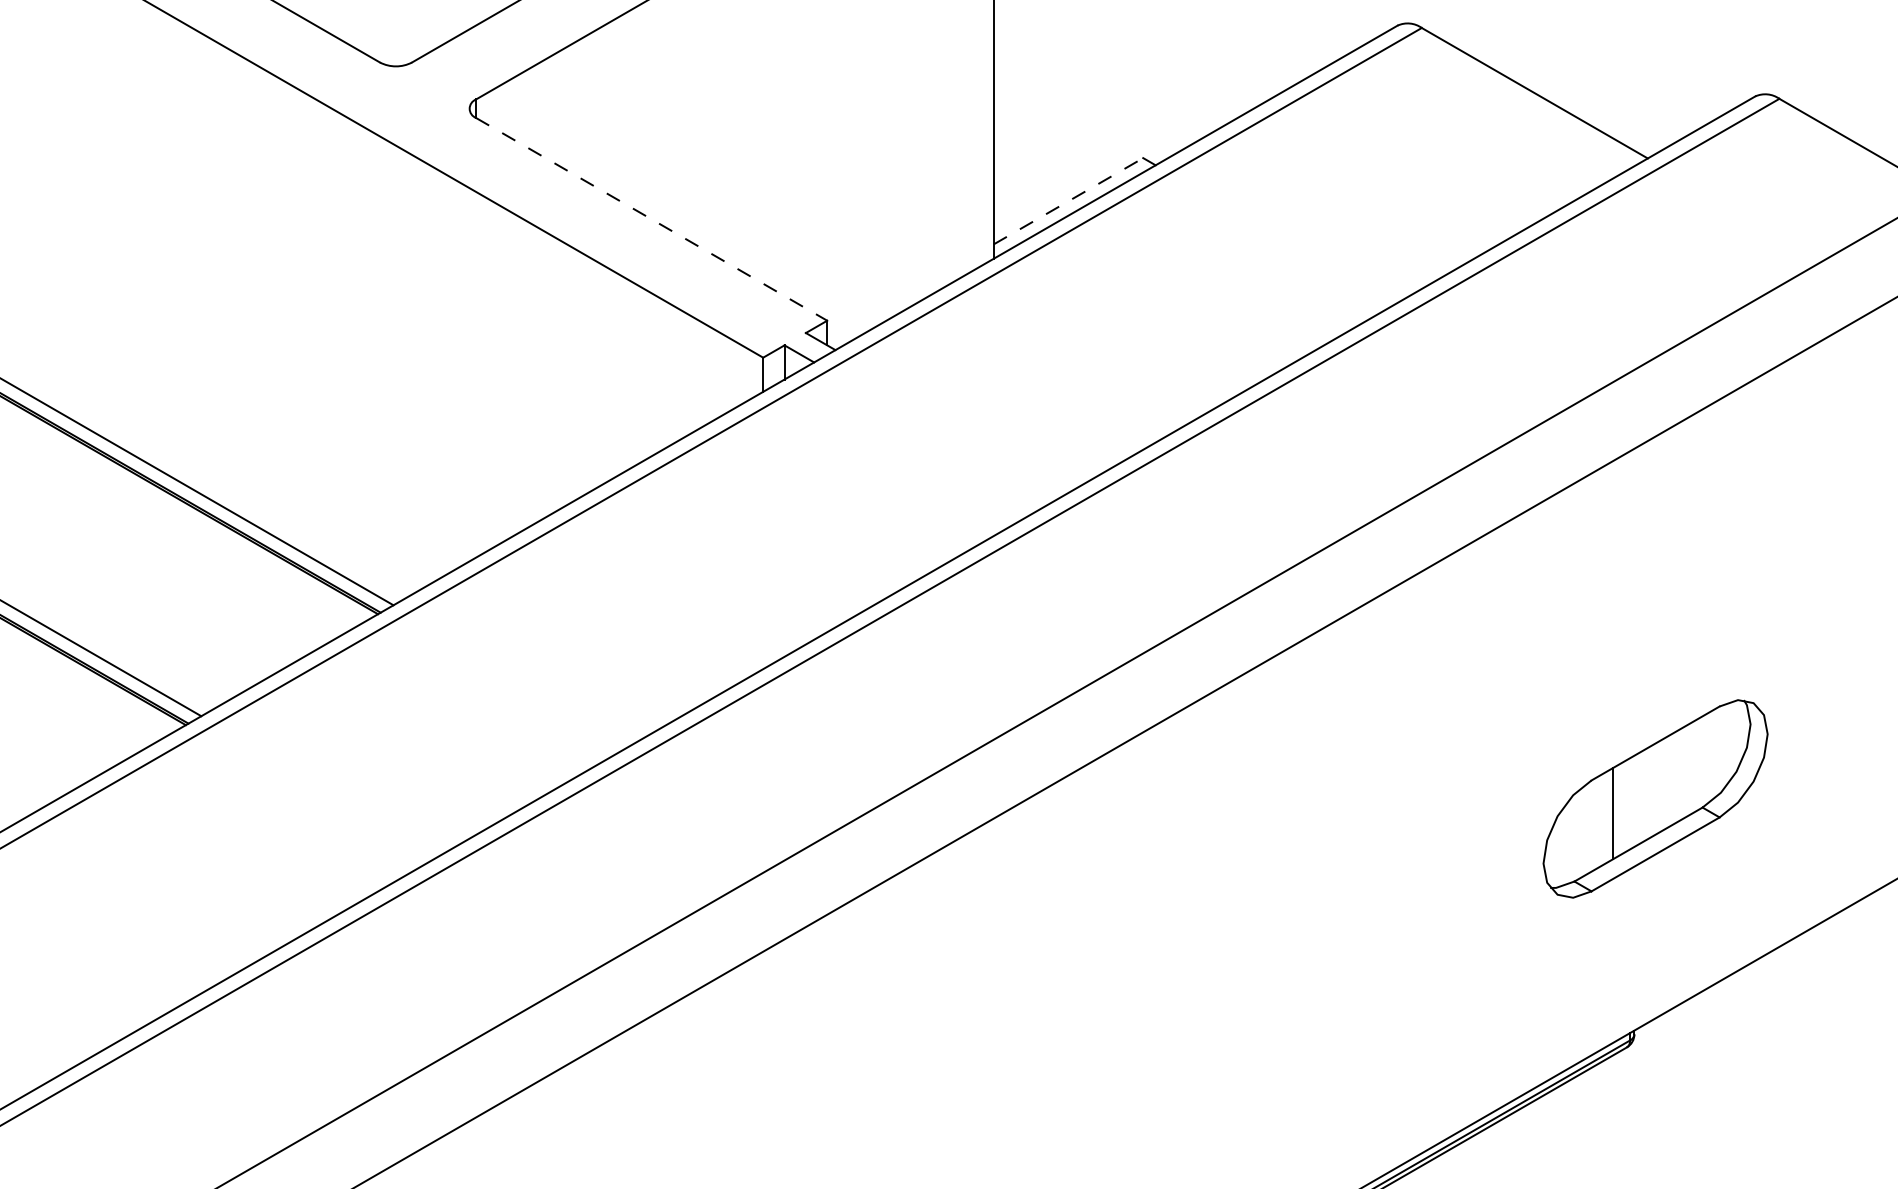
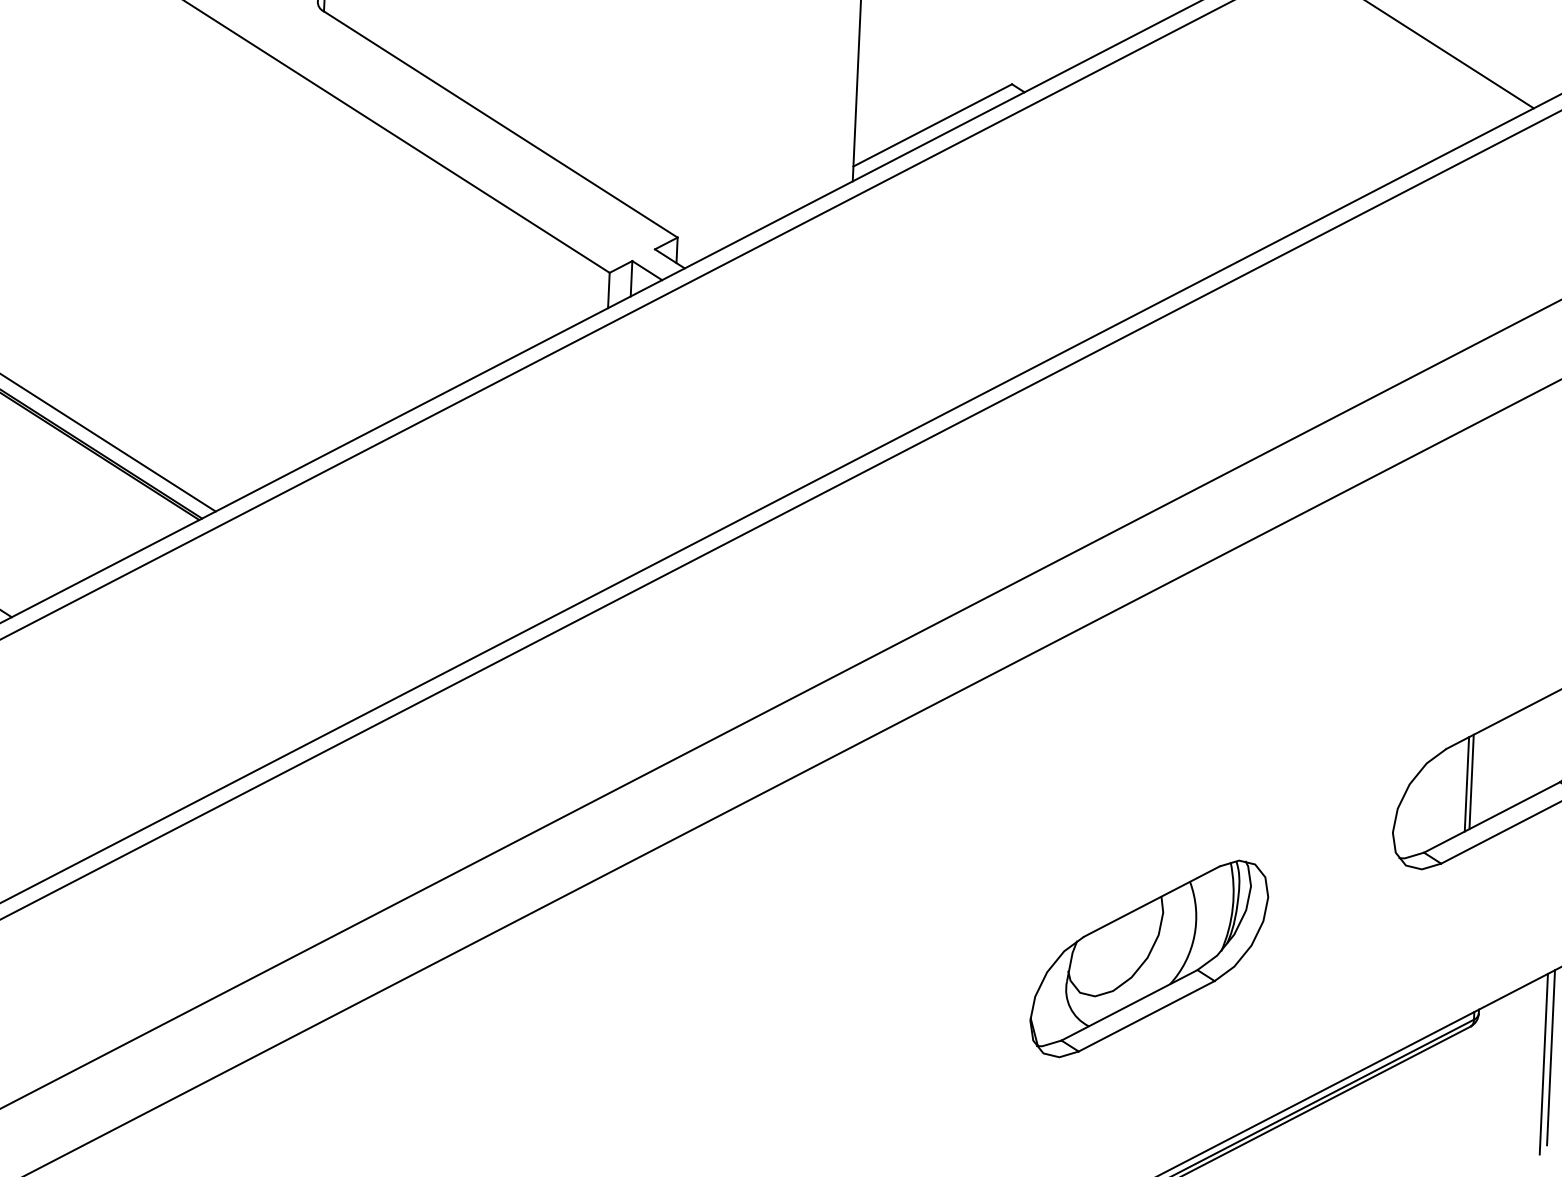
line: (1068, 201) -> (932, 125), dashed -> solid
line: (651, 219) -> (500, 124), dashed -> solid
line: (1617, 810) -> (1471, 781), added
part: (1313, 995) -> (1148, 958), added
line: (1706, 1073) -> (1551, 1057), added
line: (1699, 1080) -> (1543, 1064), added

